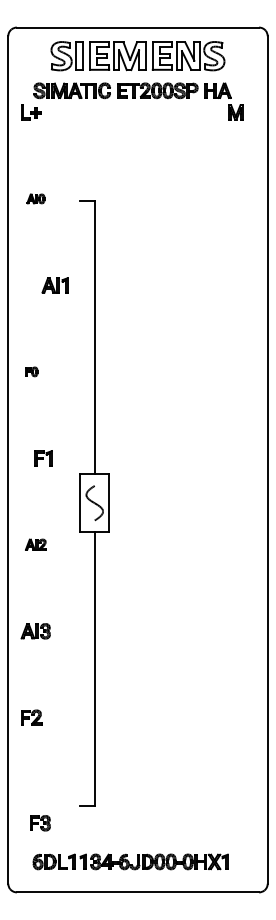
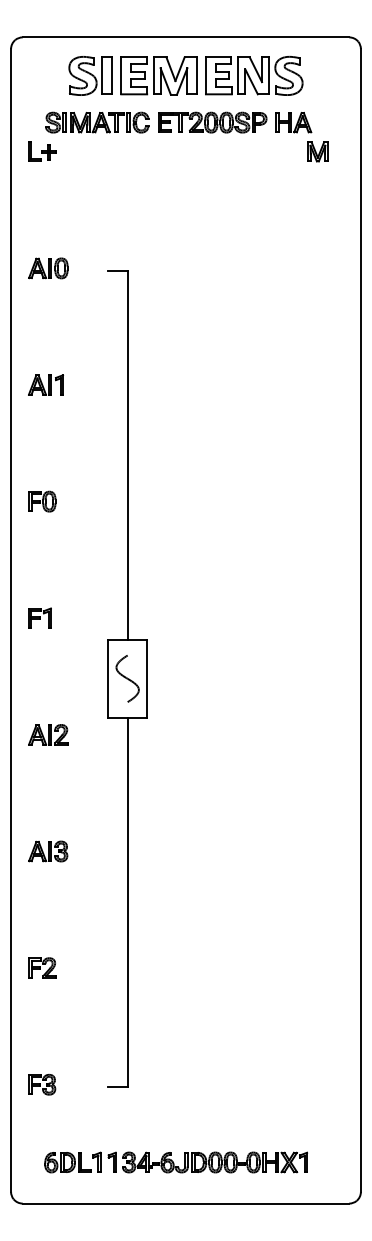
part: (35, 198) -> (47, 267), size x1.67
part: (54, 285) -> (45, 385), moved
part: (31, 371) -> (42, 501), size x1.67
part: (43, 458) -> (39, 618), moved
part: (35, 544) -> (47, 734), size x1.43
part: (40, 823) -> (42, 1085), moved

